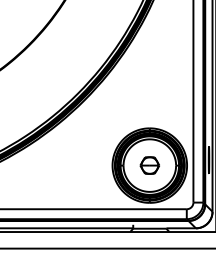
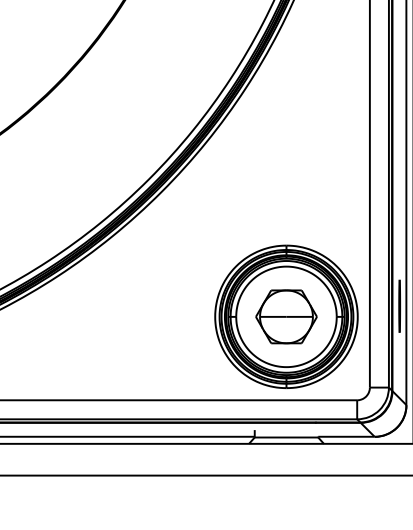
part: (149, 165) -> (285, 316), size x1.67

